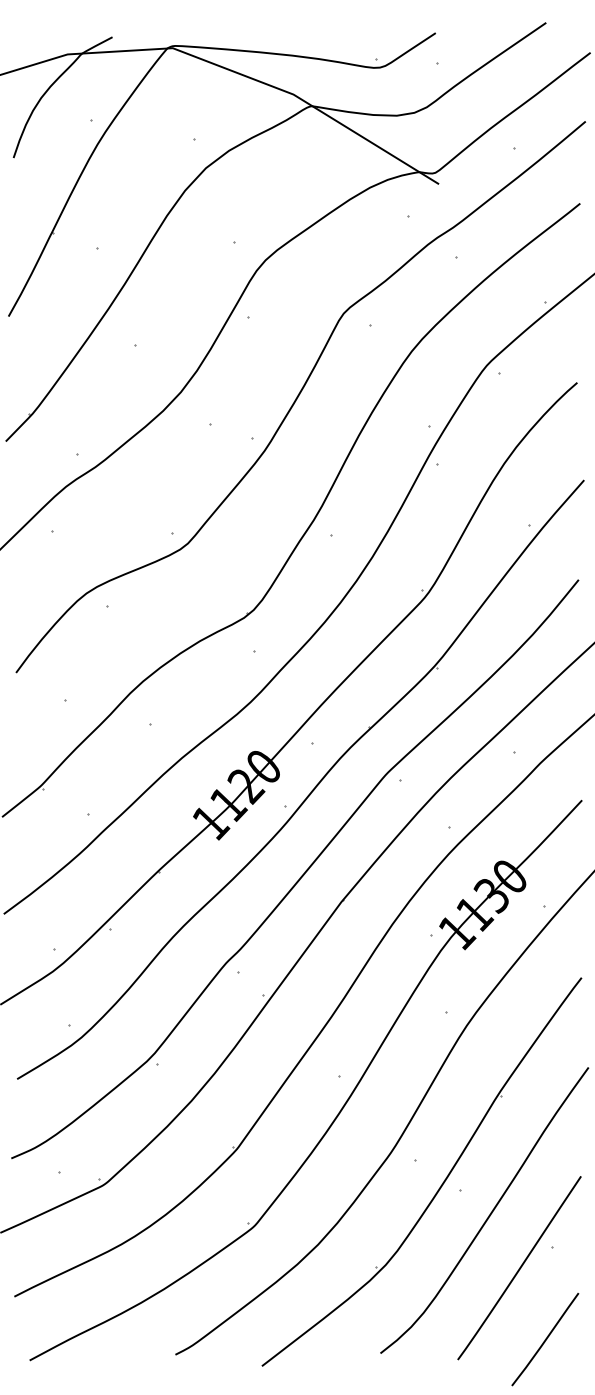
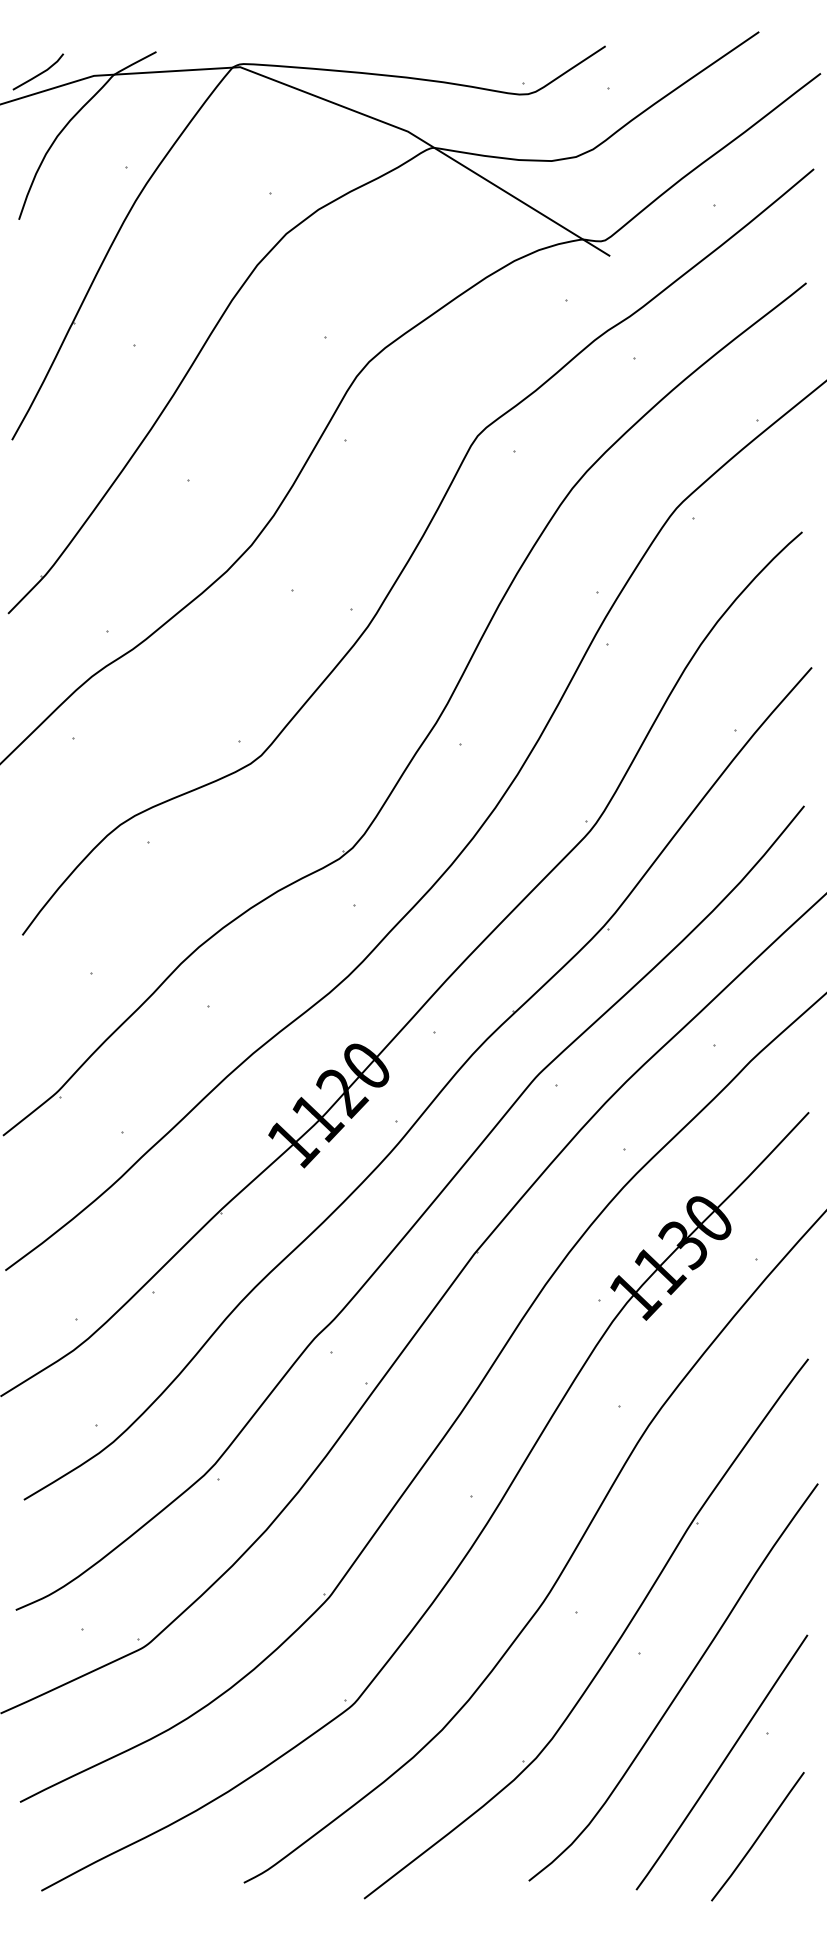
line: (29, 52) -> (40, 72), added
line: (545, 1339) -> (757, 1836), moved

